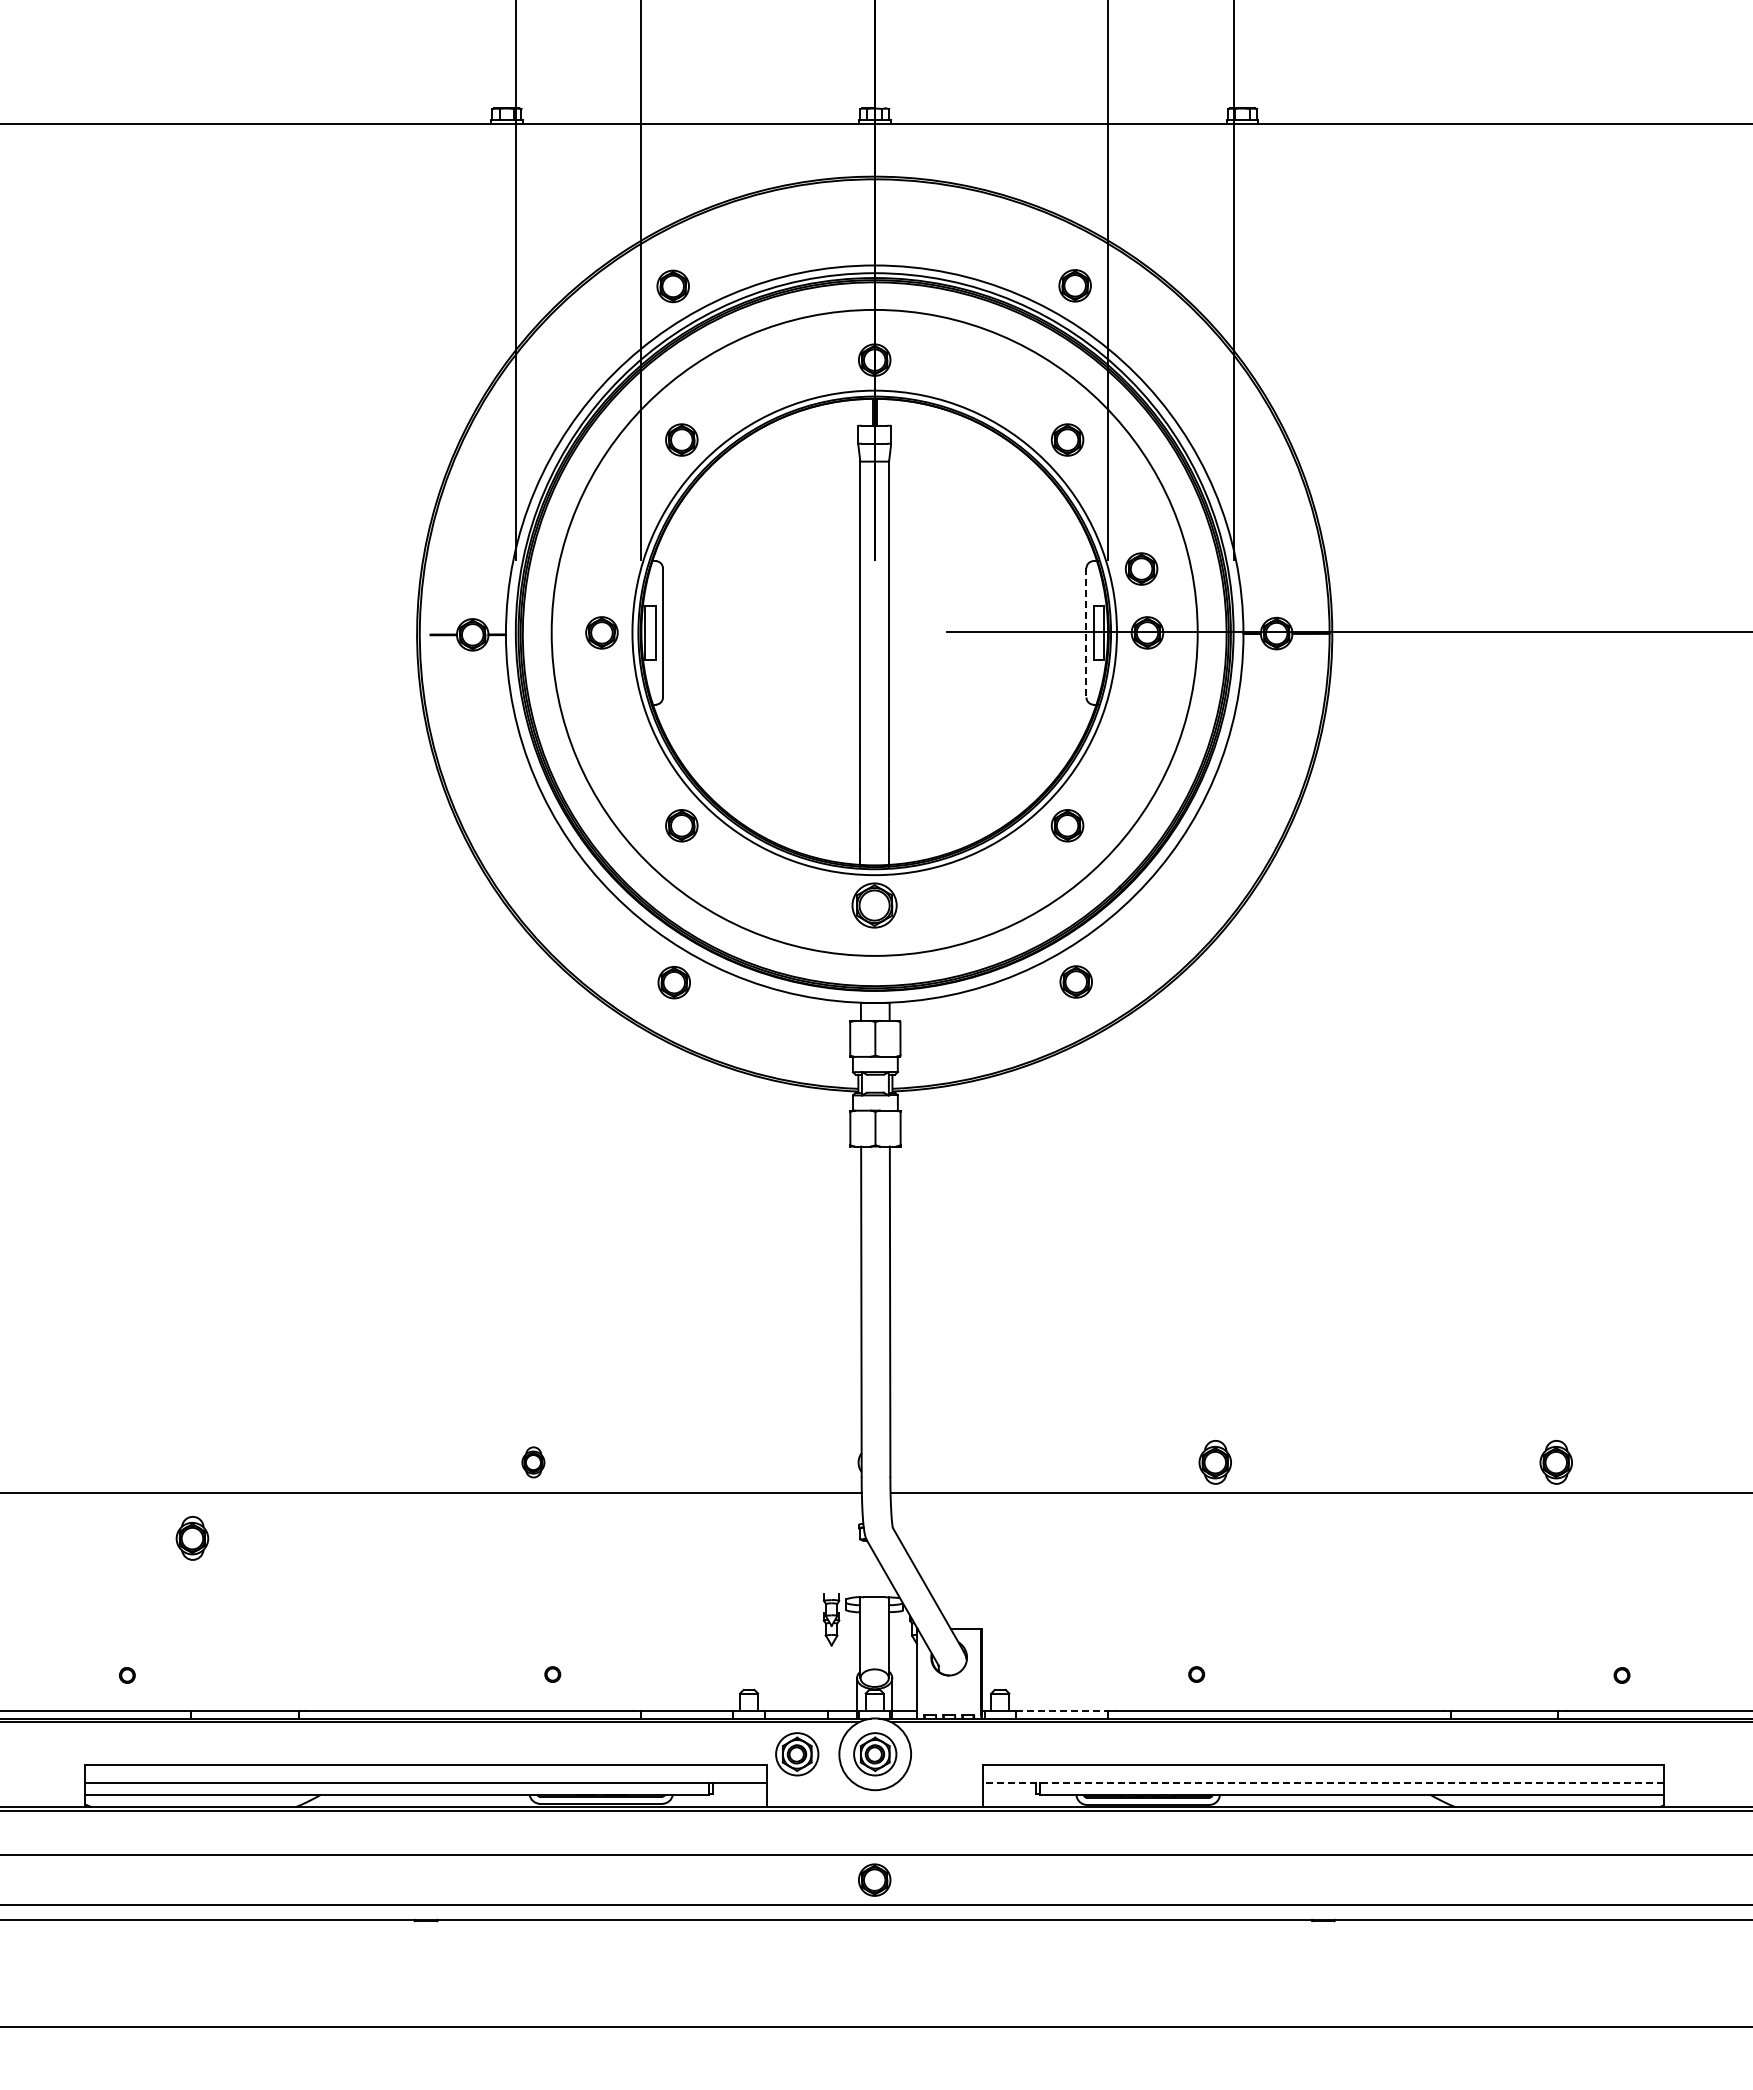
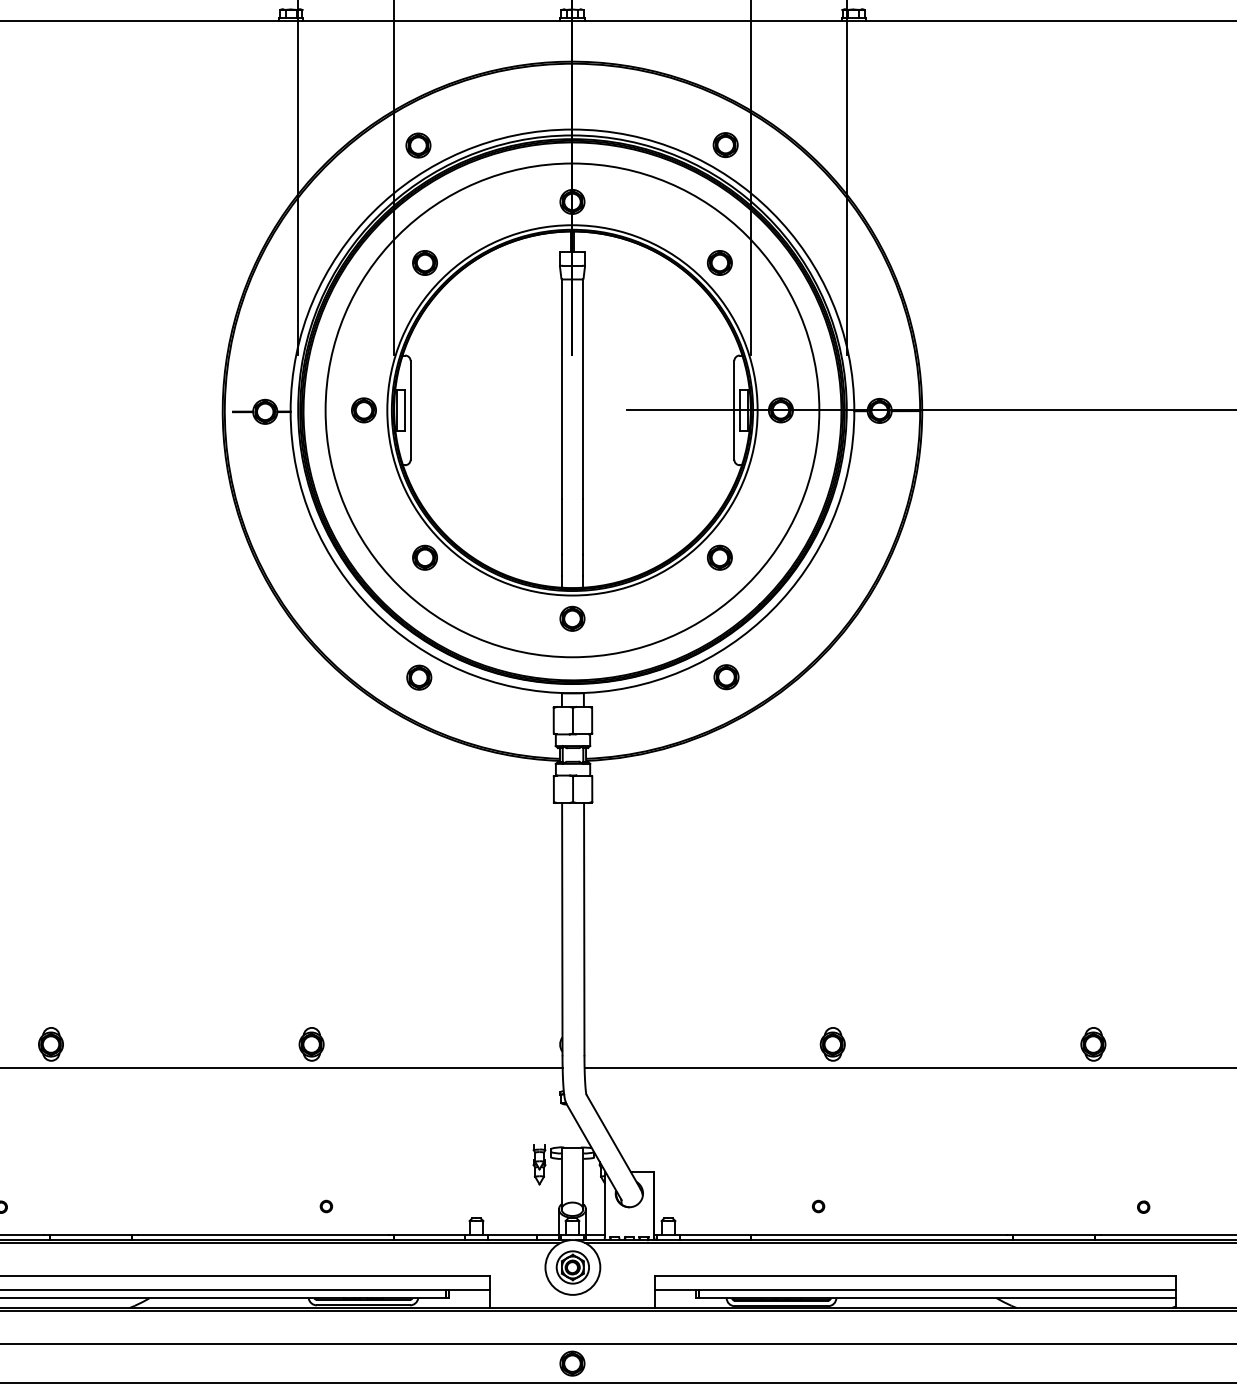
part: (1141, 568) -> (776, 361), removed
line: (1086, 632) -> (734, 410), dashed -> solid
part: (874, 905) -> (572, 618), size x0.71
part: (533, 1462) -> (311, 1044), size x1.43
part: (192, 1538) -> (51, 1044), moved
line: (1062, 1711) -> (716, 1234), dashed -> solid
part: (797, 1754) -> (513, 1267), removed
line: (1323, 1783) -> (915, 1289), dashed -> solid

